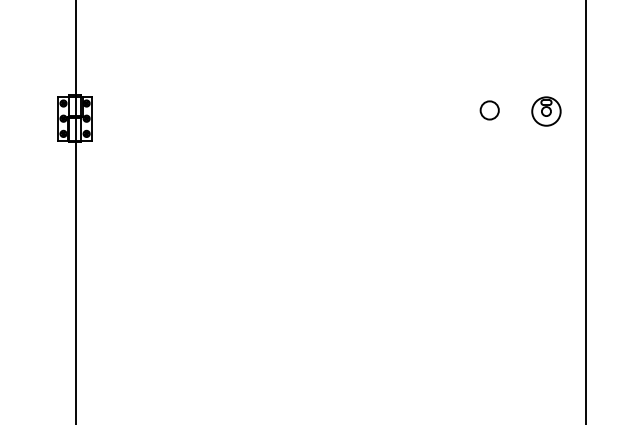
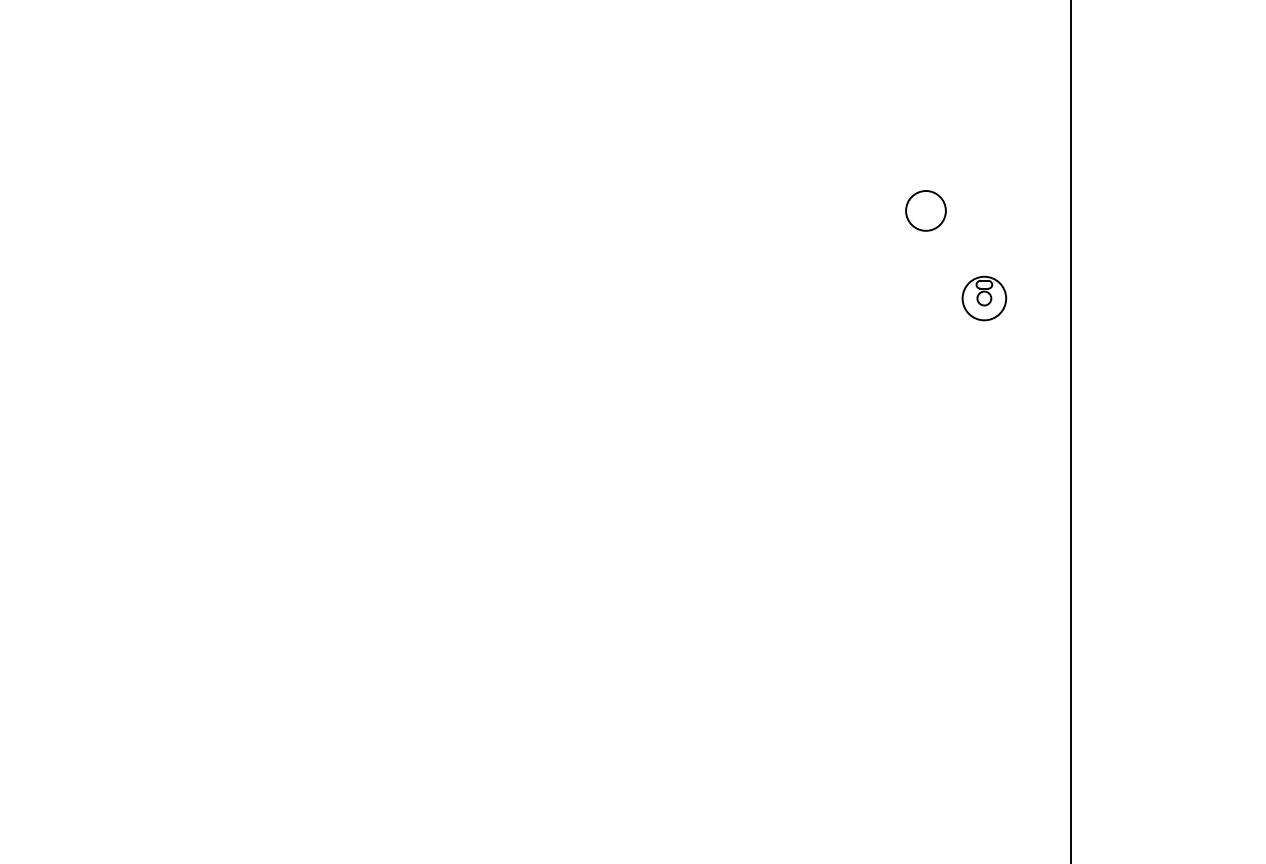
circle: (489, 110) -> (925, 210), moved
part: (546, 111) -> (984, 298), size x0.7

